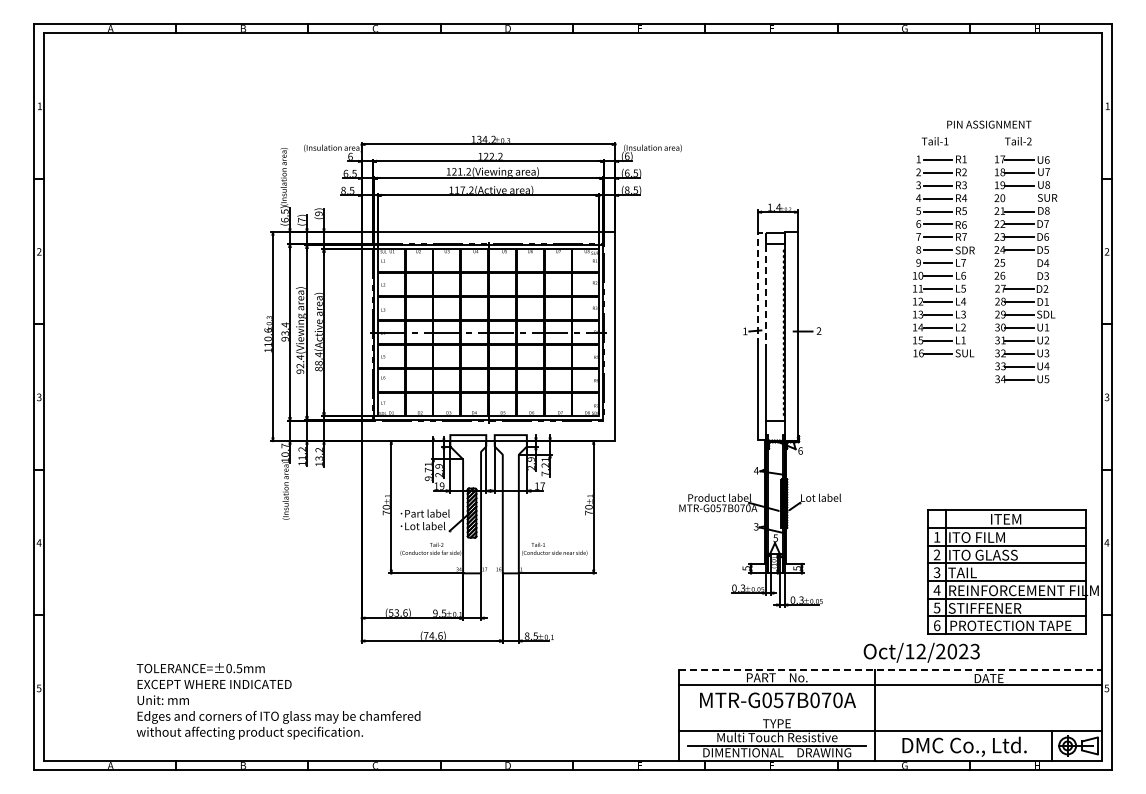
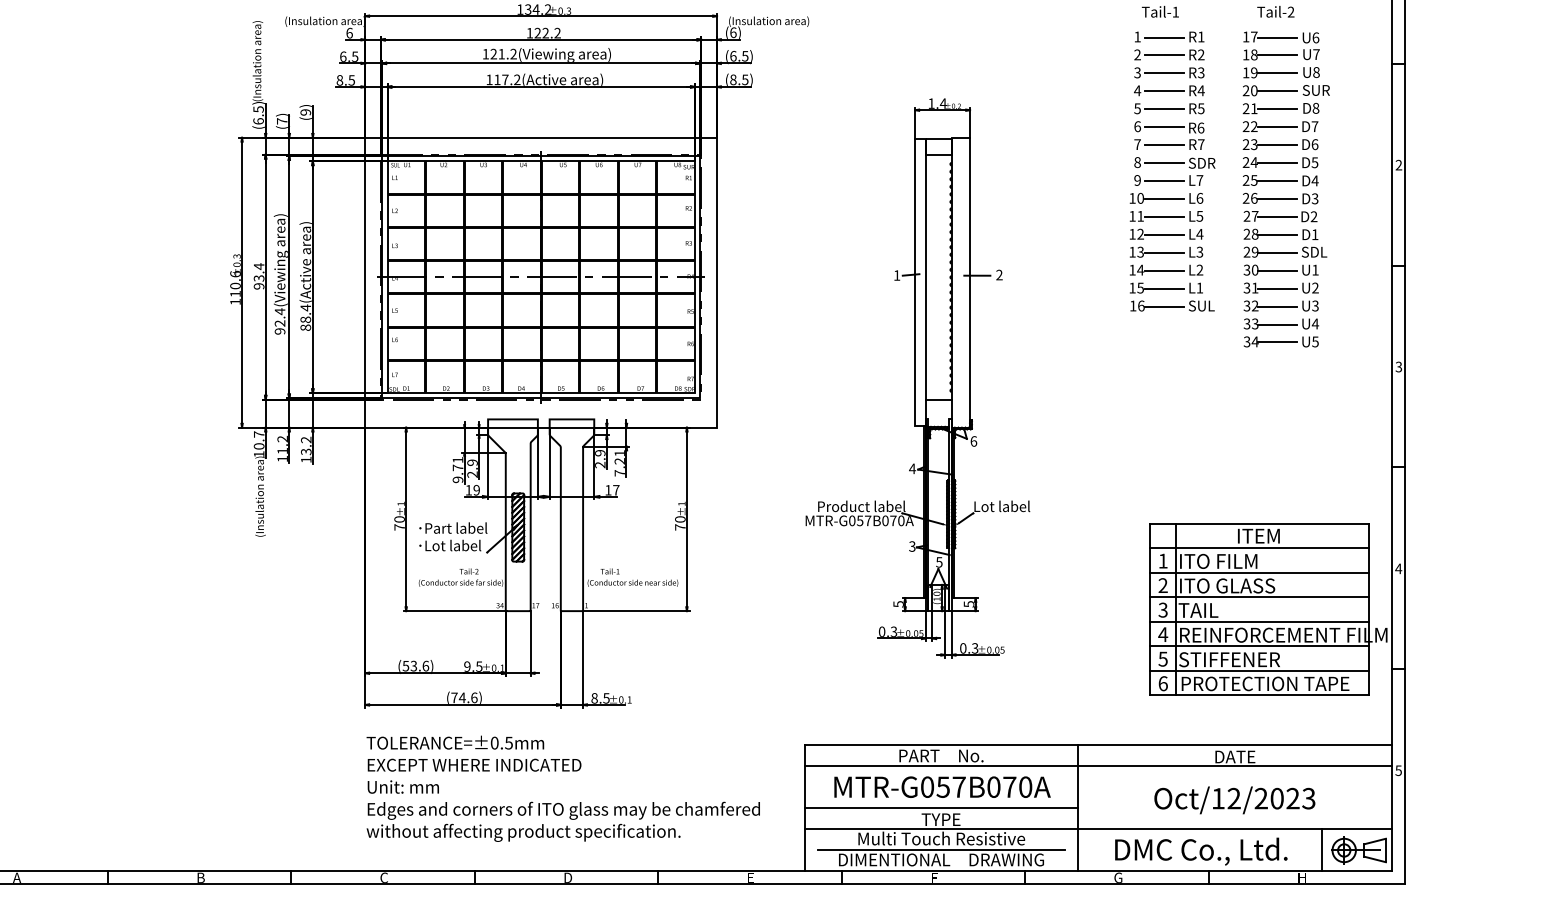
line: (1019, 198) -> (1277, 91), added
line: (762, 233) -> (921, 139), dashed -> solid
line: (1019, 263) -> (1277, 181), added
line: (1019, 276) -> (1277, 199), added
text: (921, 652) -> (1234, 799), moved
line: (890, 670) -> (1098, 745), dashed -> solid
text: (278, 701) -> (563, 788), moved
line: (776, 715) -> (940, 808), added

